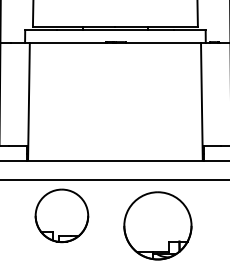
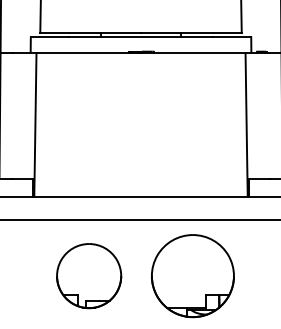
part: (61, 215) -> (88, 275), moved

